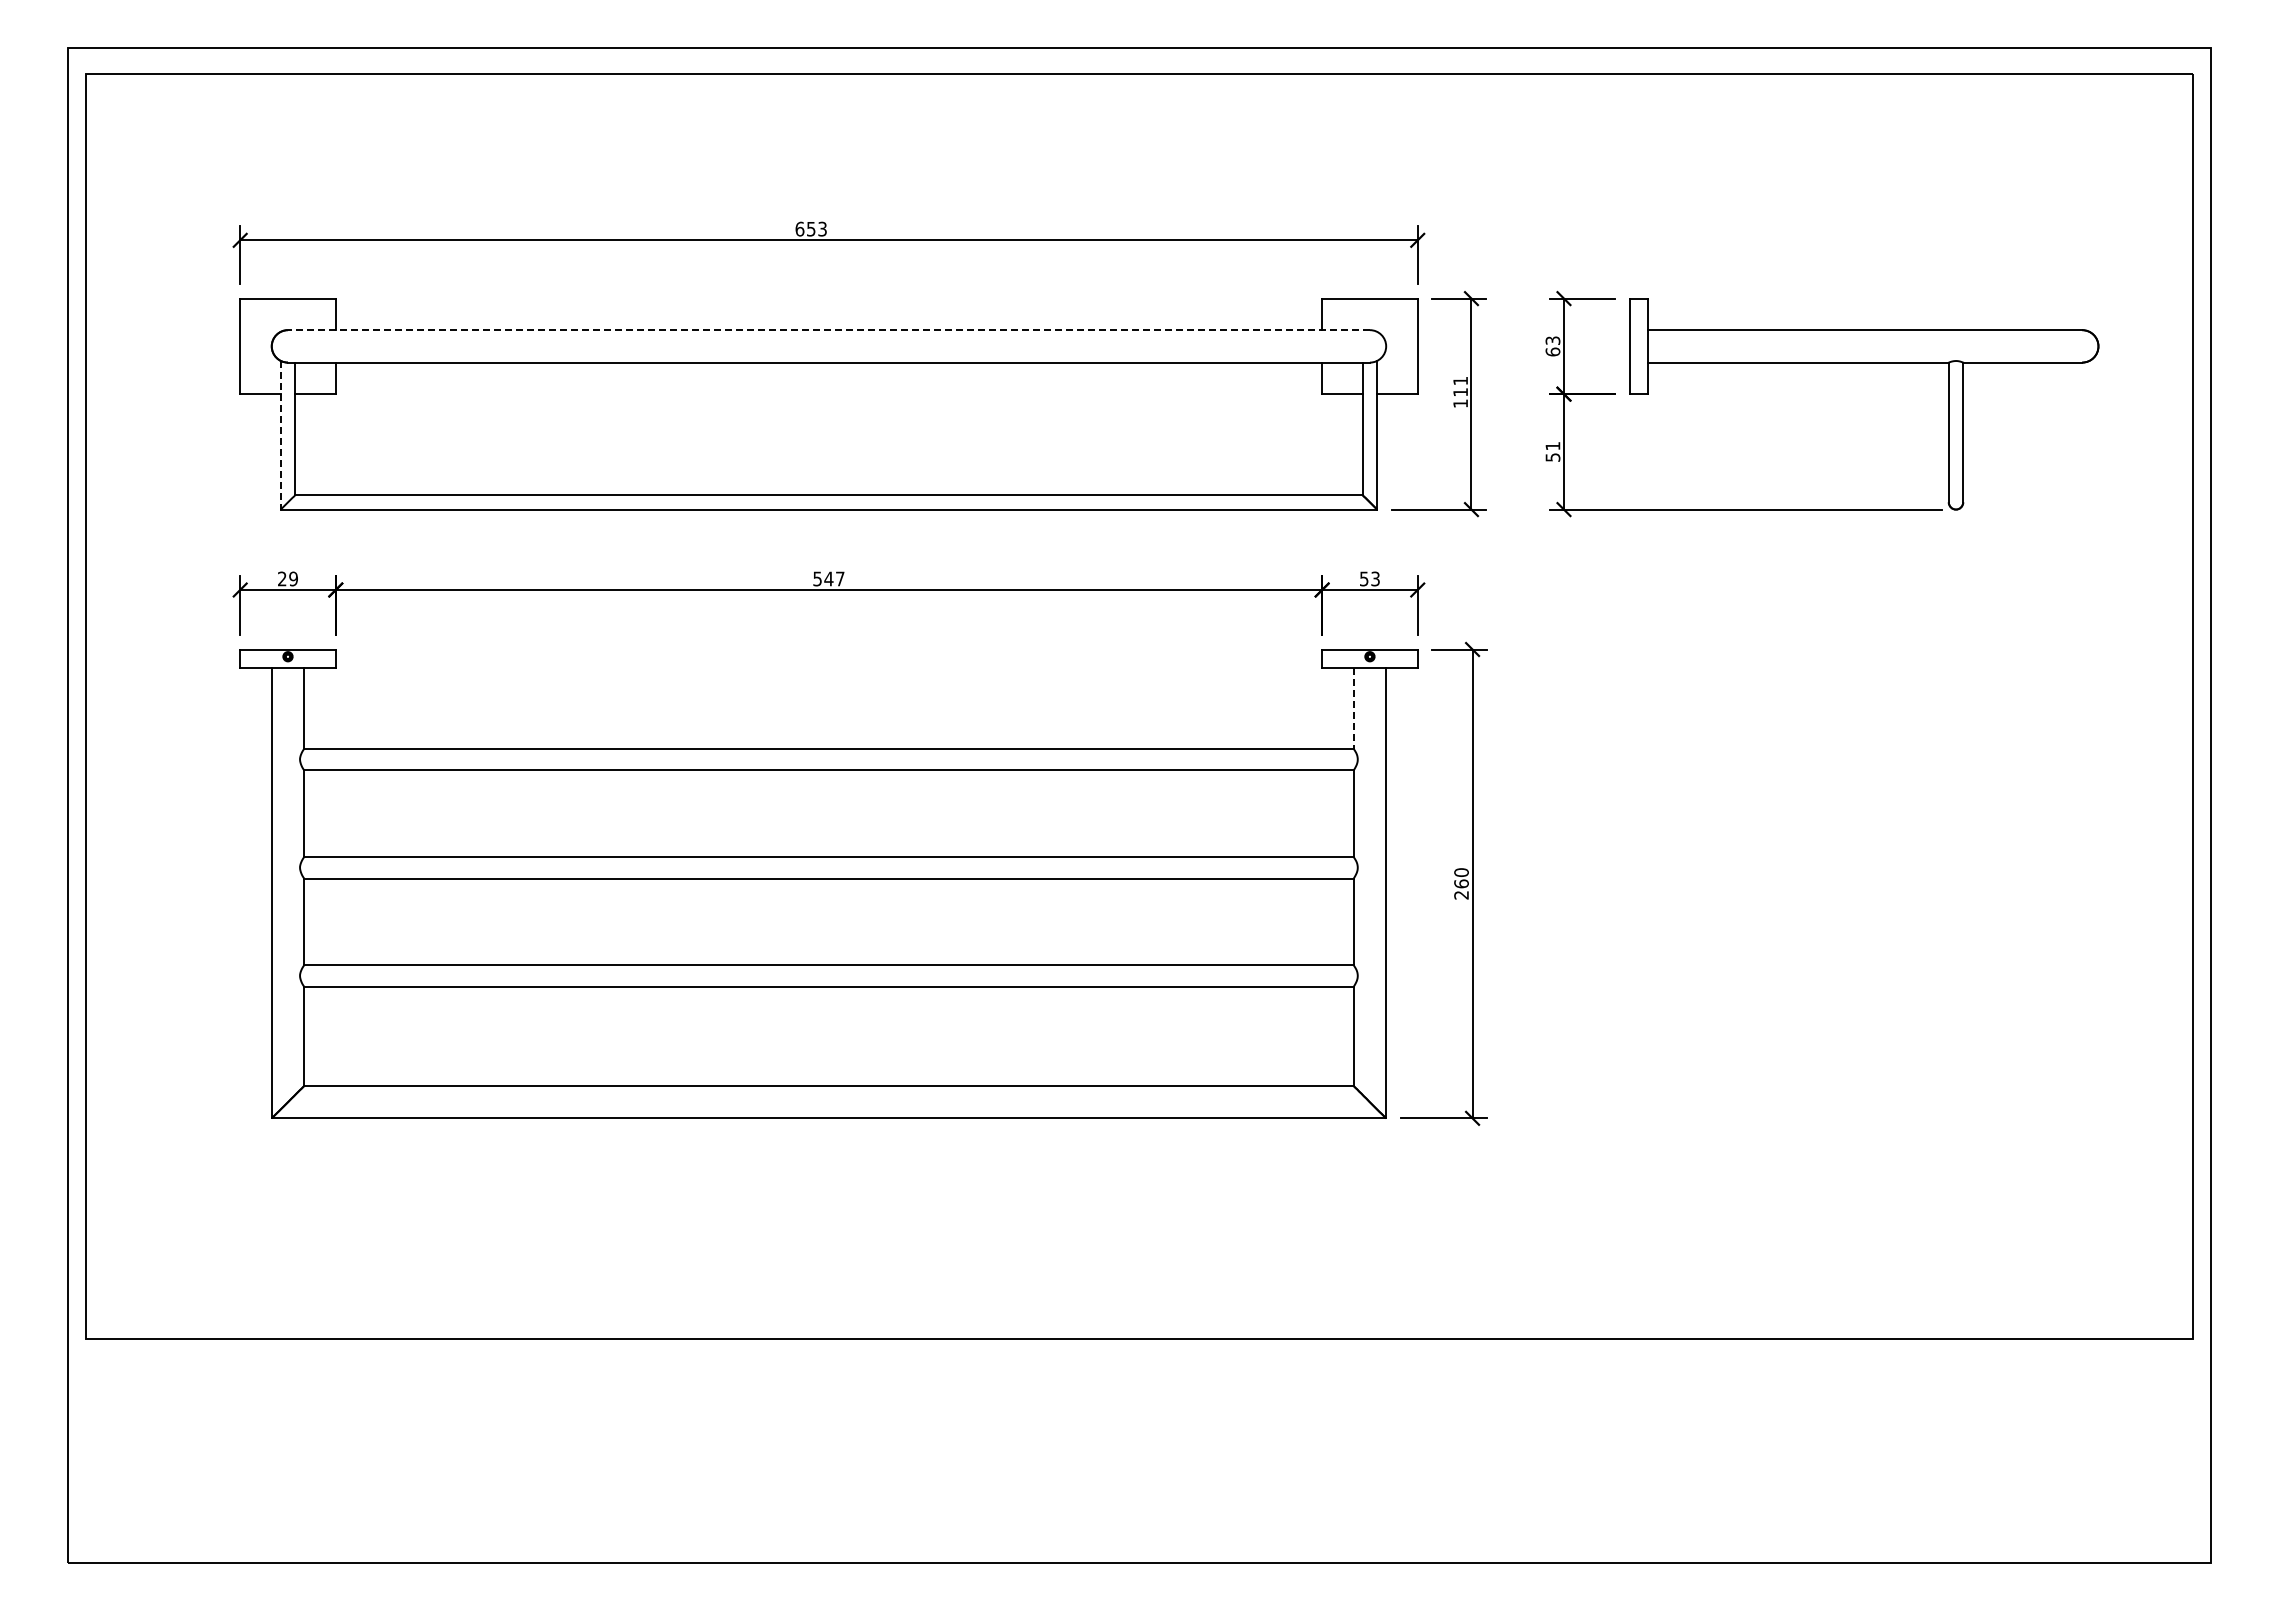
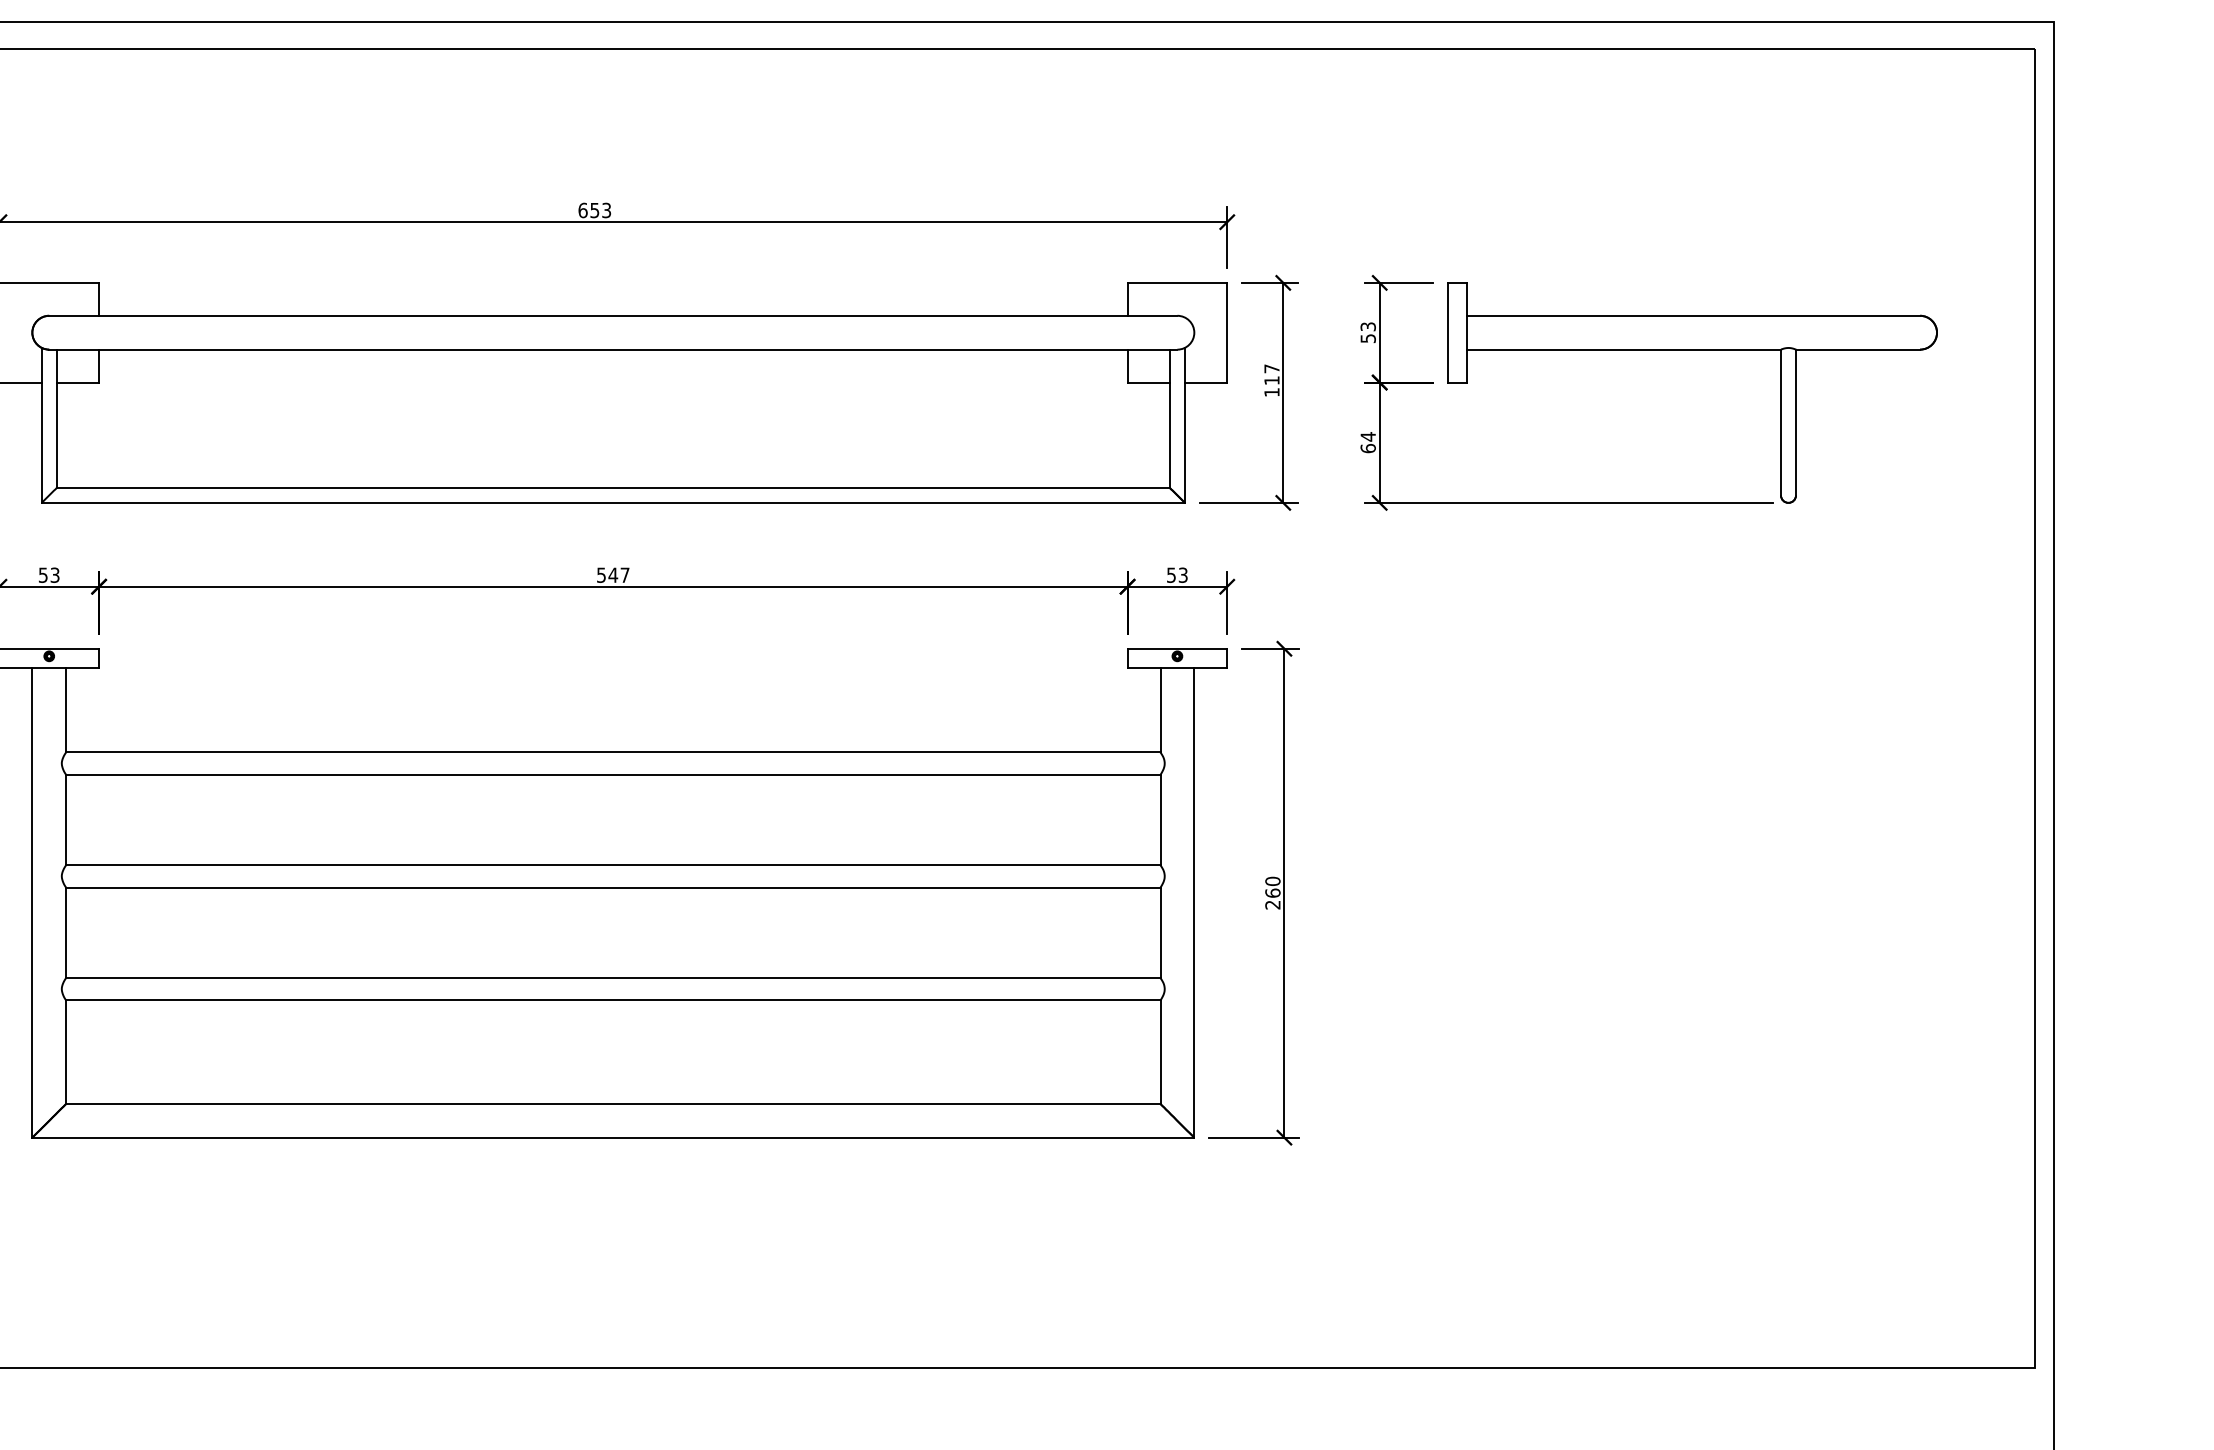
line: (828, 330) -> (612, 316), dashed -> solid
text: (1552, 351) -> (1367, 338), 63 -> 53
text: (1460, 381) -> (1271, 369), 111 -> 117
line: (280, 435) -> (41, 425), dashed -> solid
text: (1552, 451) -> (1367, 442), 51 -> 64
text: (287, 578) -> (48, 574), 29 -> 53
line: (1353, 708) -> (1160, 710), dashed -> solid

